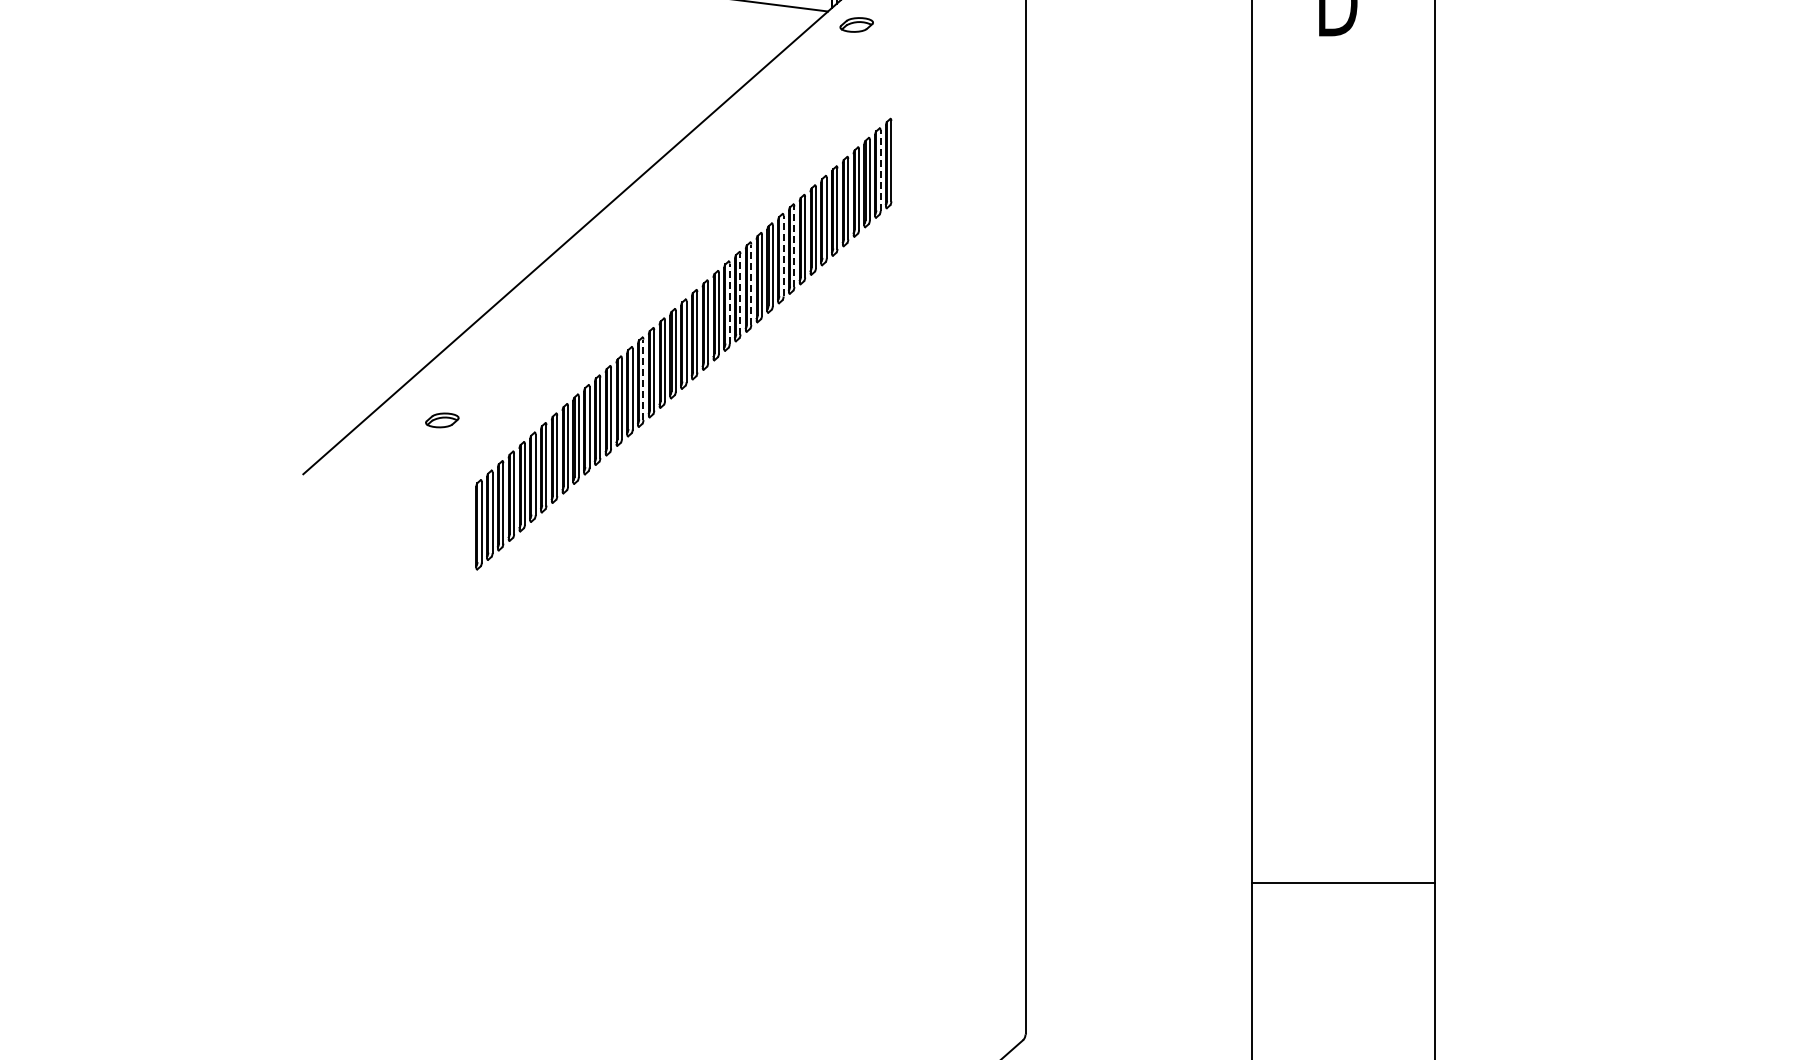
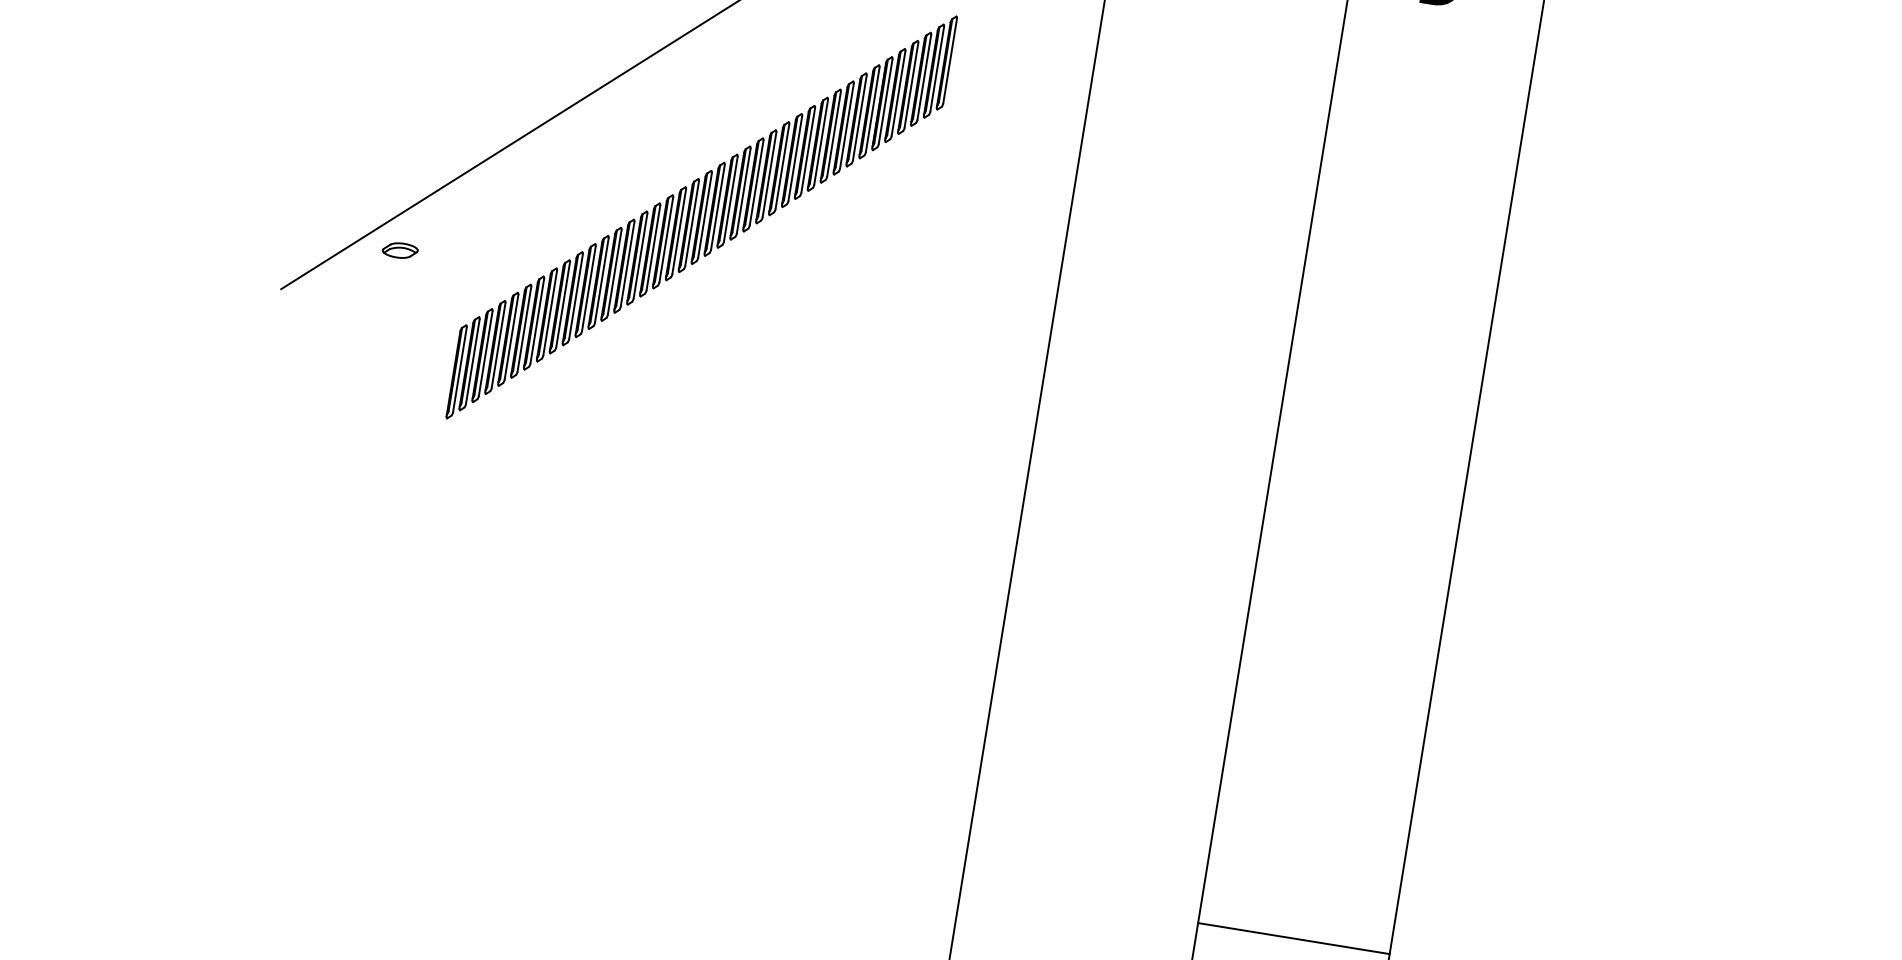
line: (880, 170) -> (937, 68), dashed -> solid
line: (794, 246) -> (834, 133), dashed -> solid
line: (783, 255) -> (821, 141), dashed -> solid
line: (751, 284) -> (782, 166), dashed -> solid
line: (740, 293) -> (769, 174), dashed -> solid
line: (729, 303) -> (756, 182), dashed -> solid
line: (643, 379) -> (653, 247), dashed -> solid
part: (442, 420) -> (400, 250), moved
line: (1342, 882) -> (1292, 937), moved

